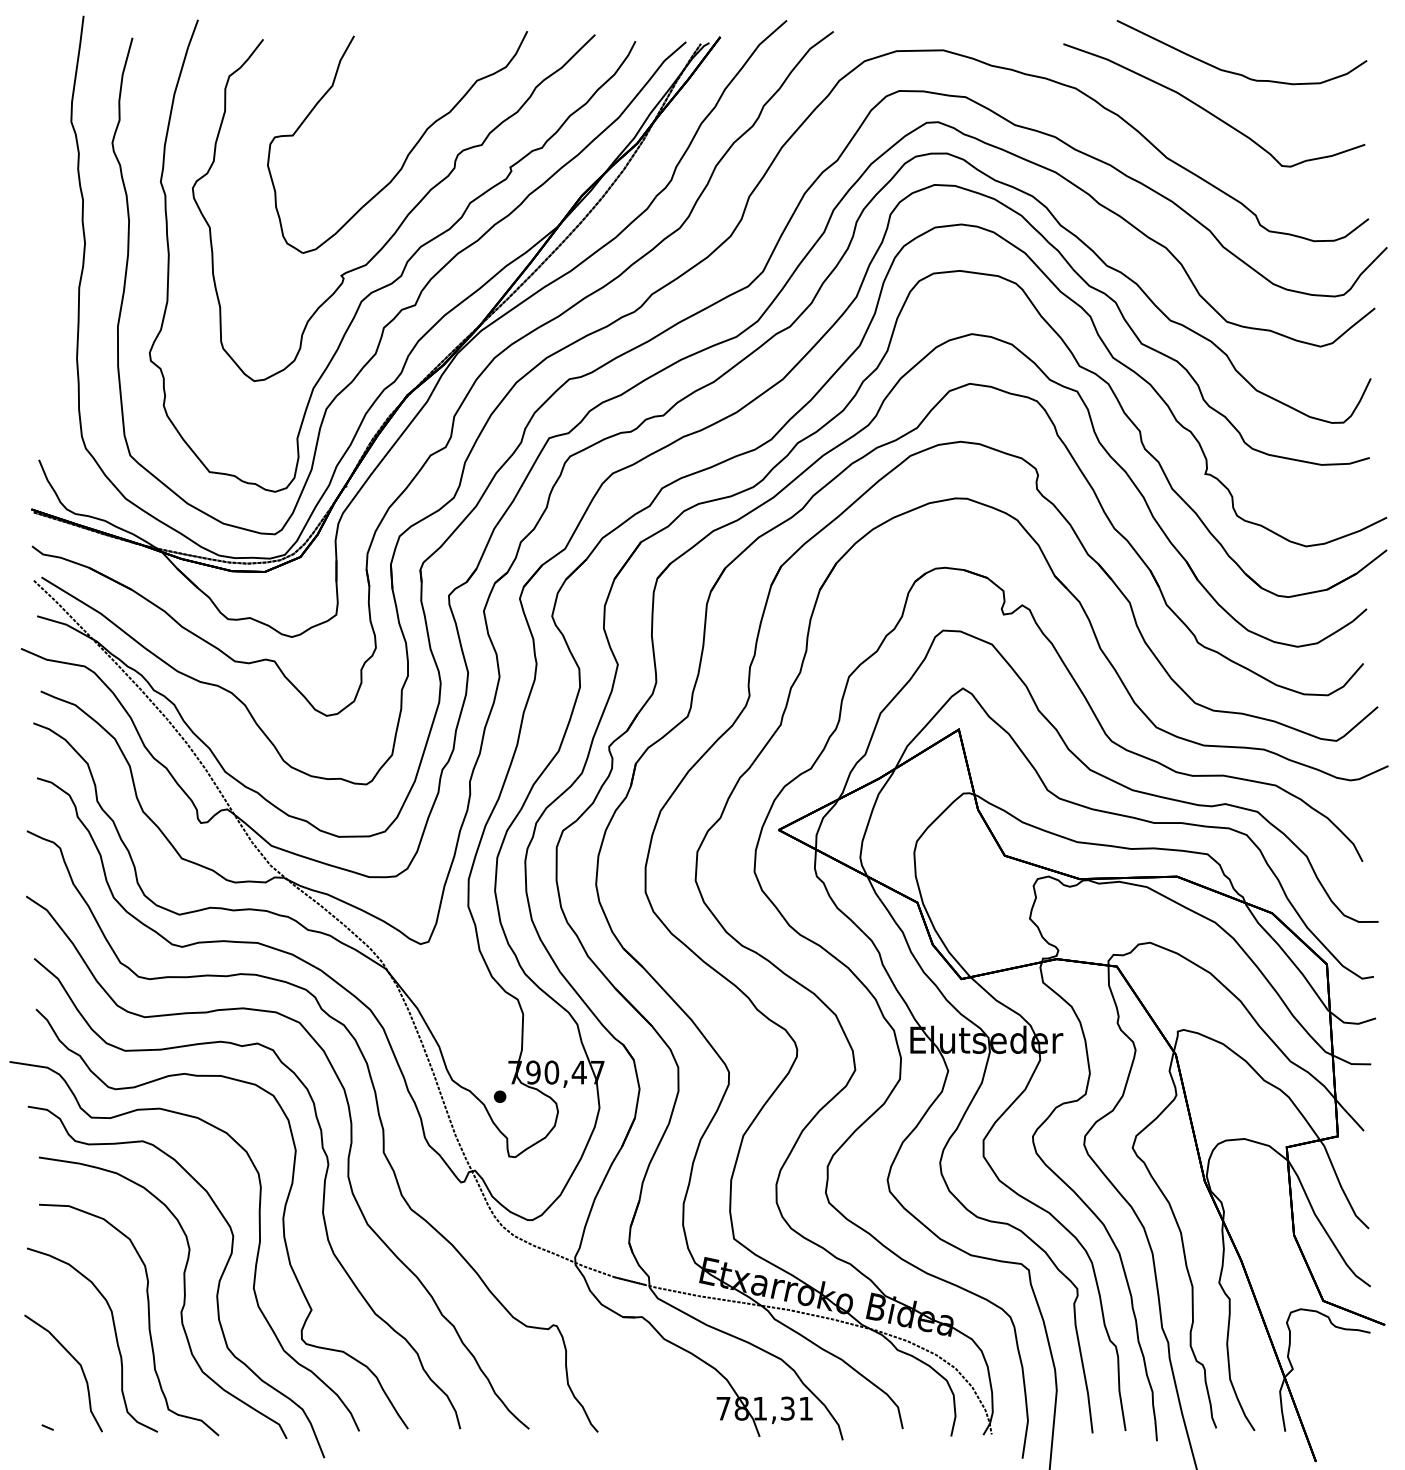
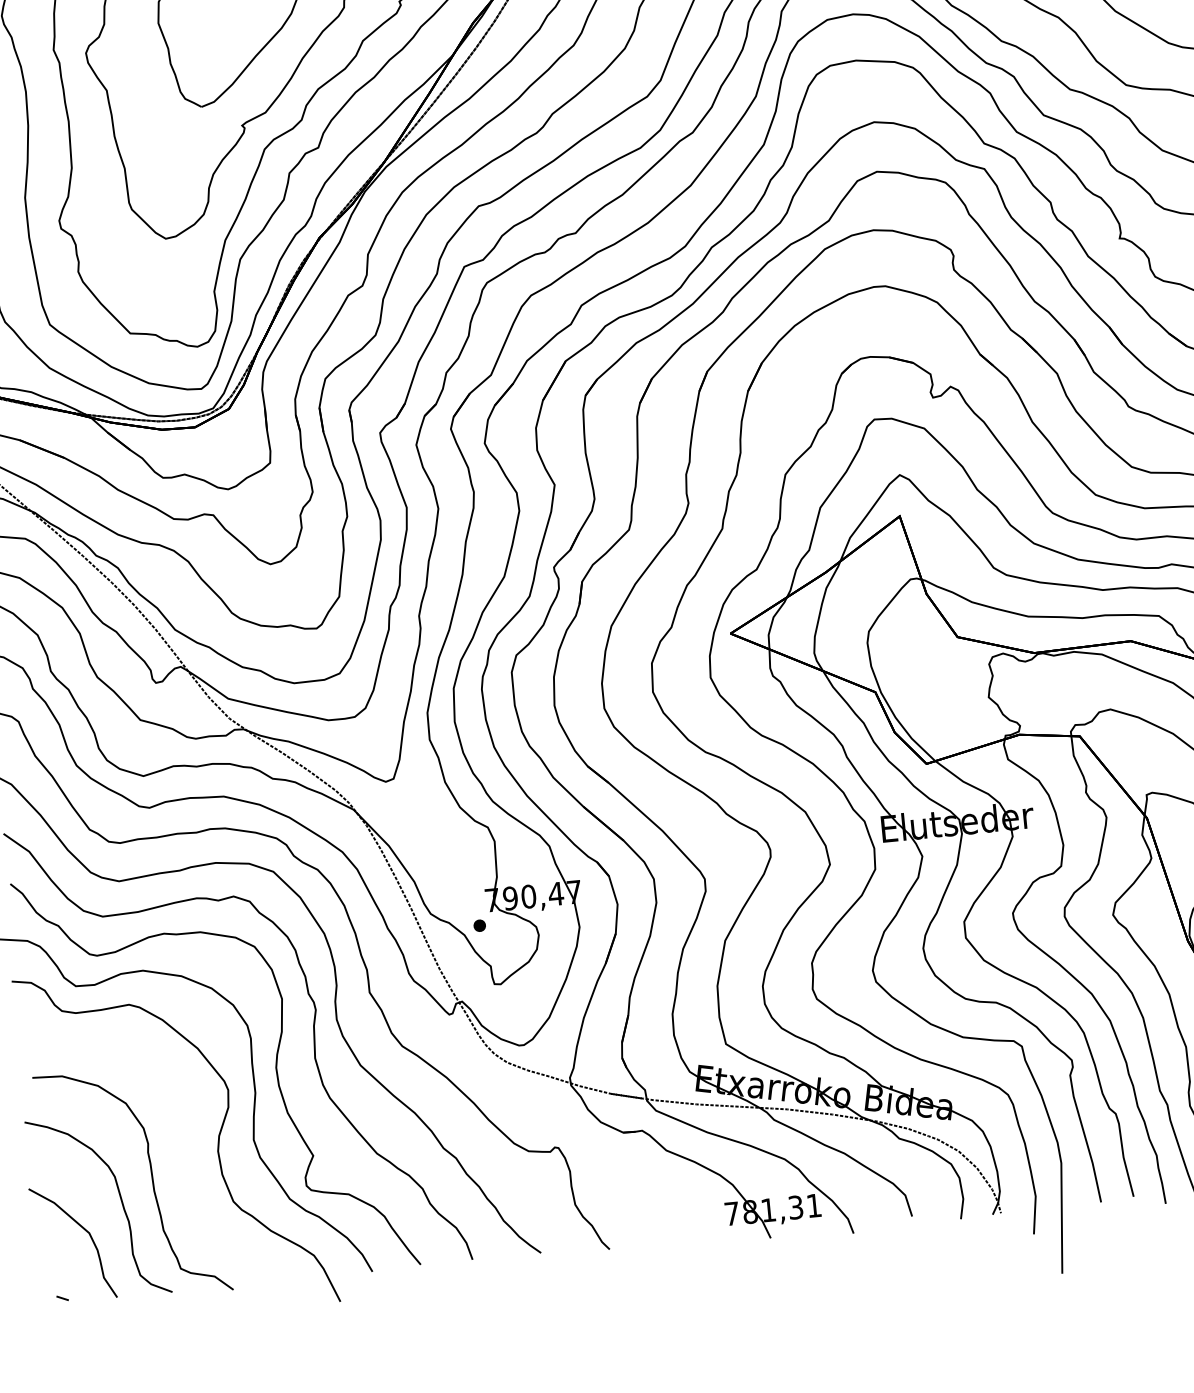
curve: (183, 1297) -> (184, 1155), removed

